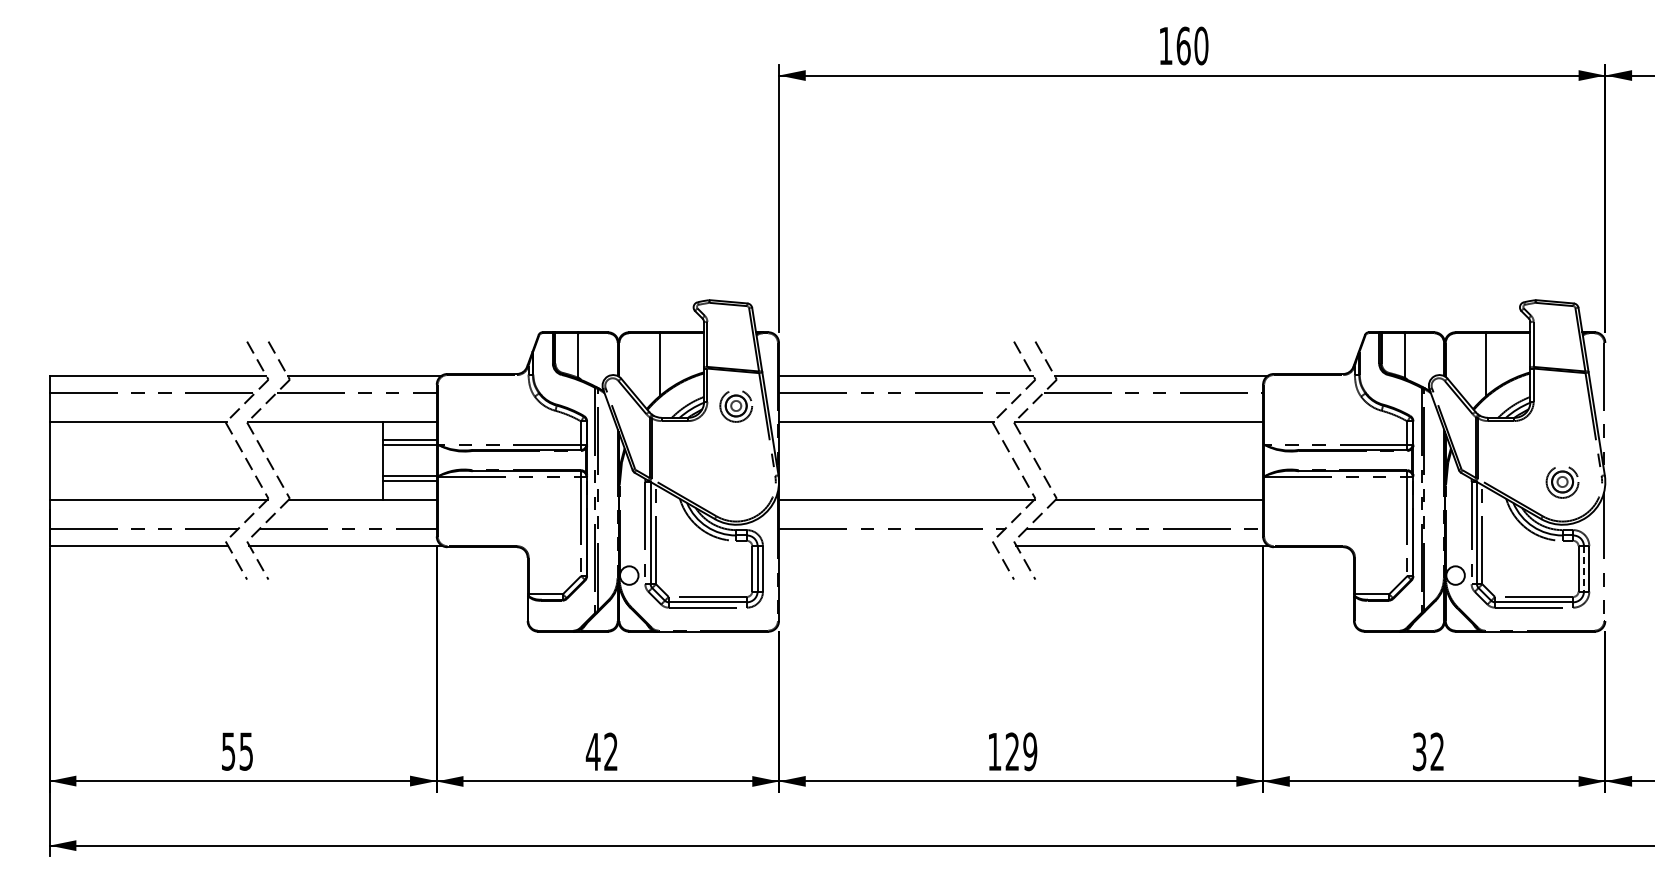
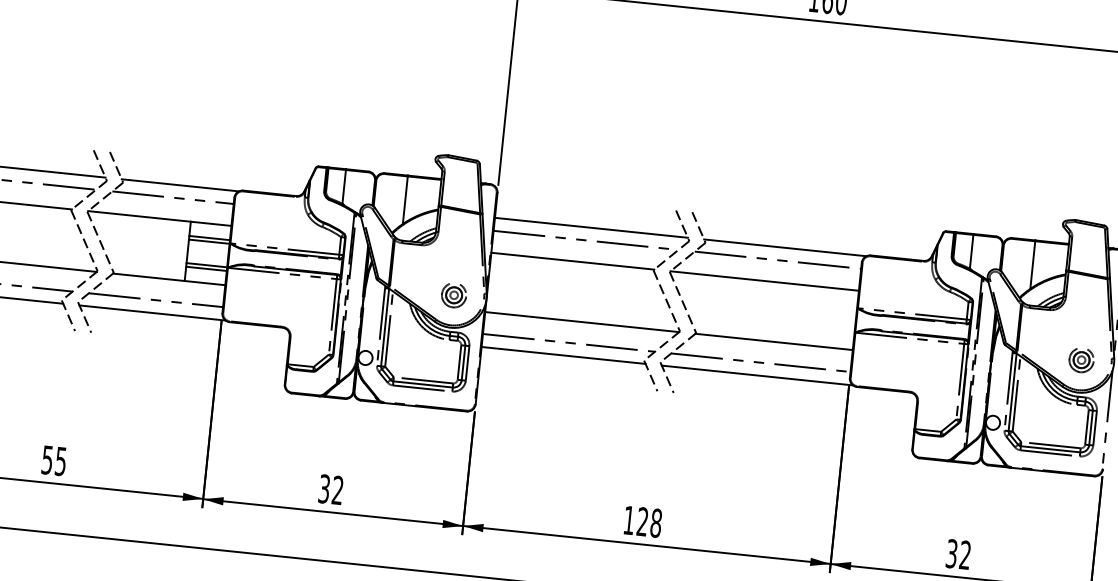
part: (736, 406) -> (454, 295), moved
line: (886, 545) -> (563, 355), added
line: (1583, 568) -> (1090, 427), dashed -> solid
text: (592, 751) -> (323, 488), 42 -> 32
text: (1030, 751) -> (656, 523), 129 -> 128

